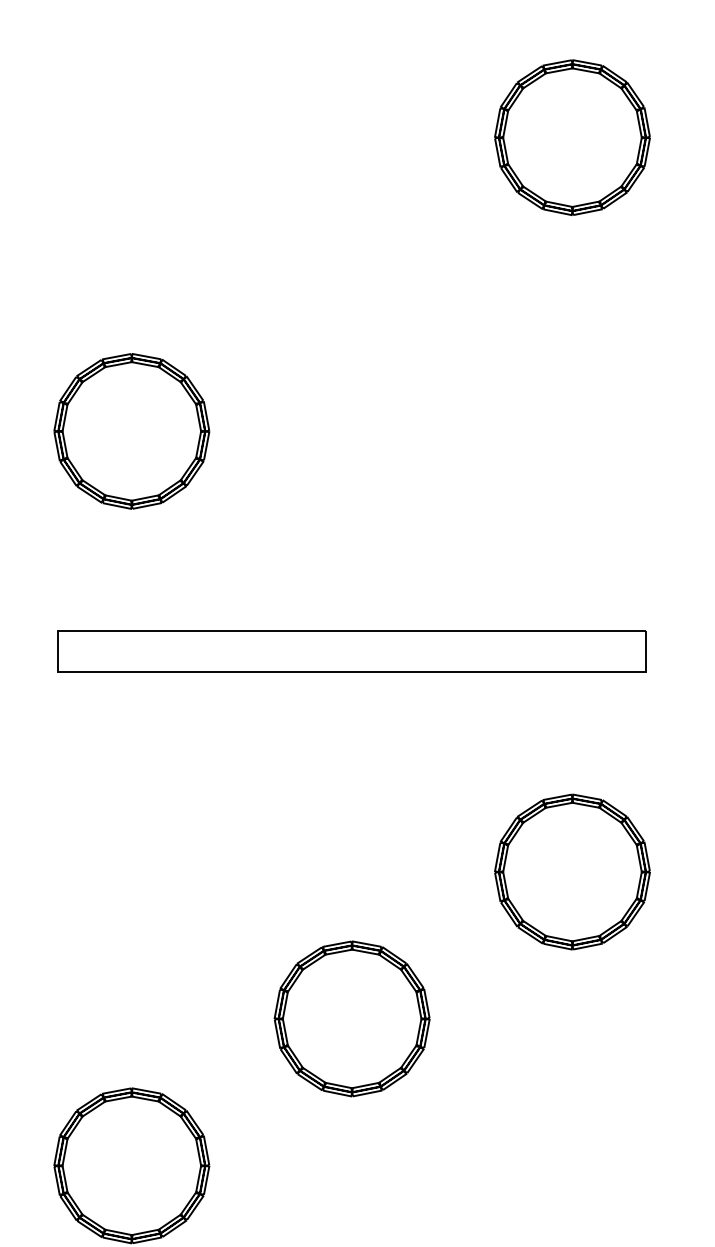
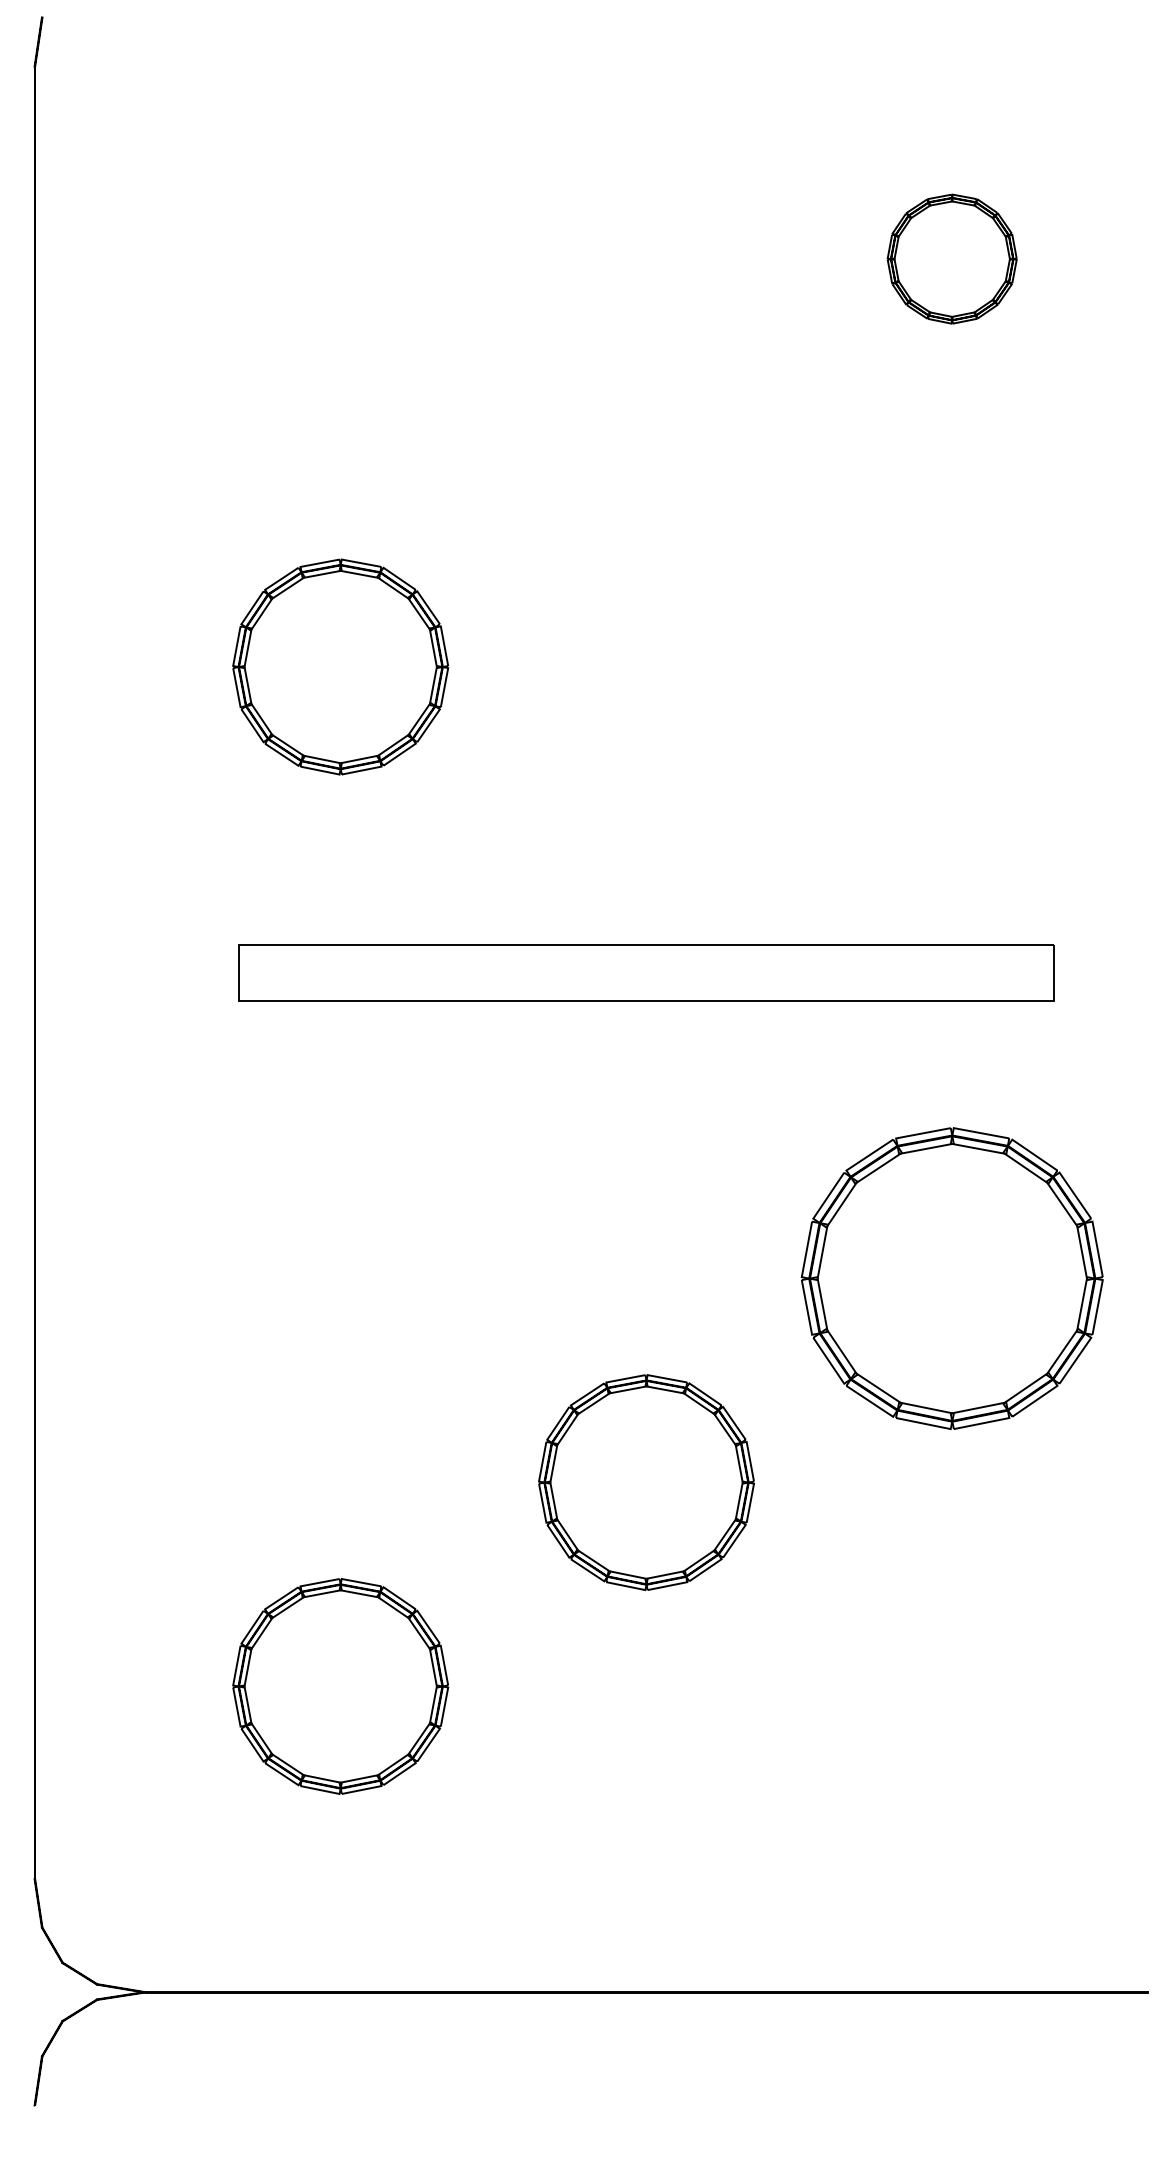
part: (571, 137) -> (951, 258), size x0.6
part: (572, 871) -> (952, 1278), size x1.4

